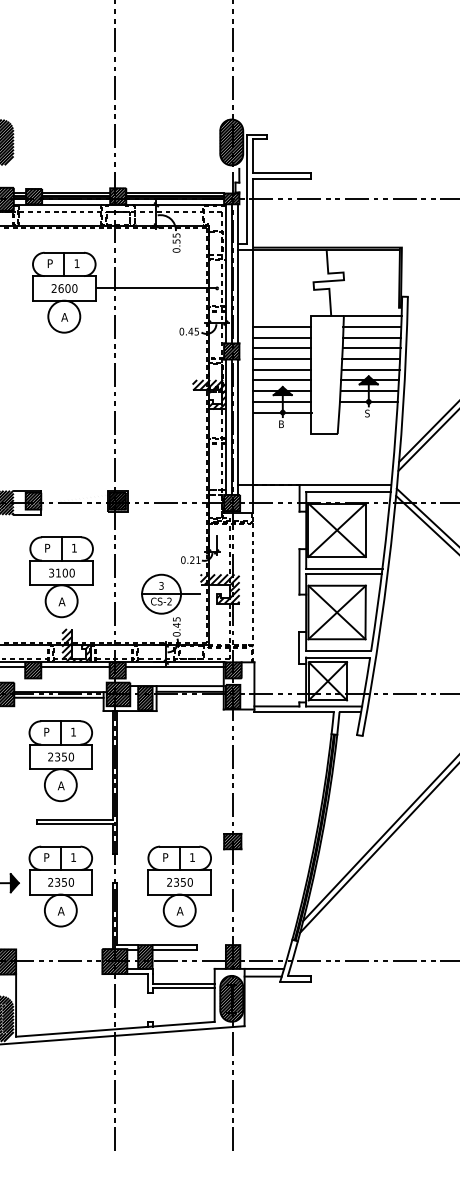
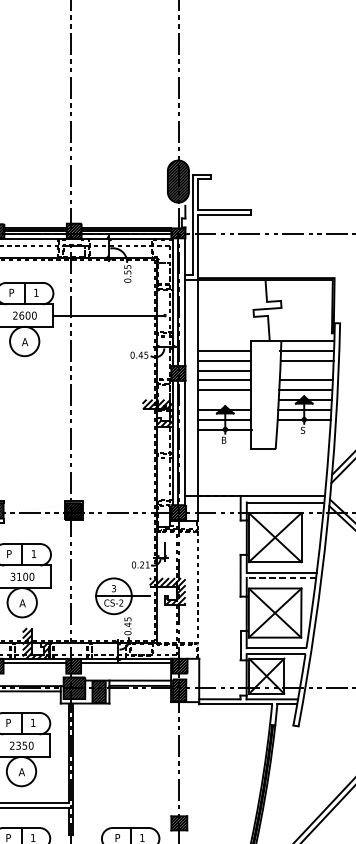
line: (371, 348) -> (306, 370), removed
line: (281, 380) -> (224, 400), removed
line: (344, 574) -> (281, 578), solid -> dashed

